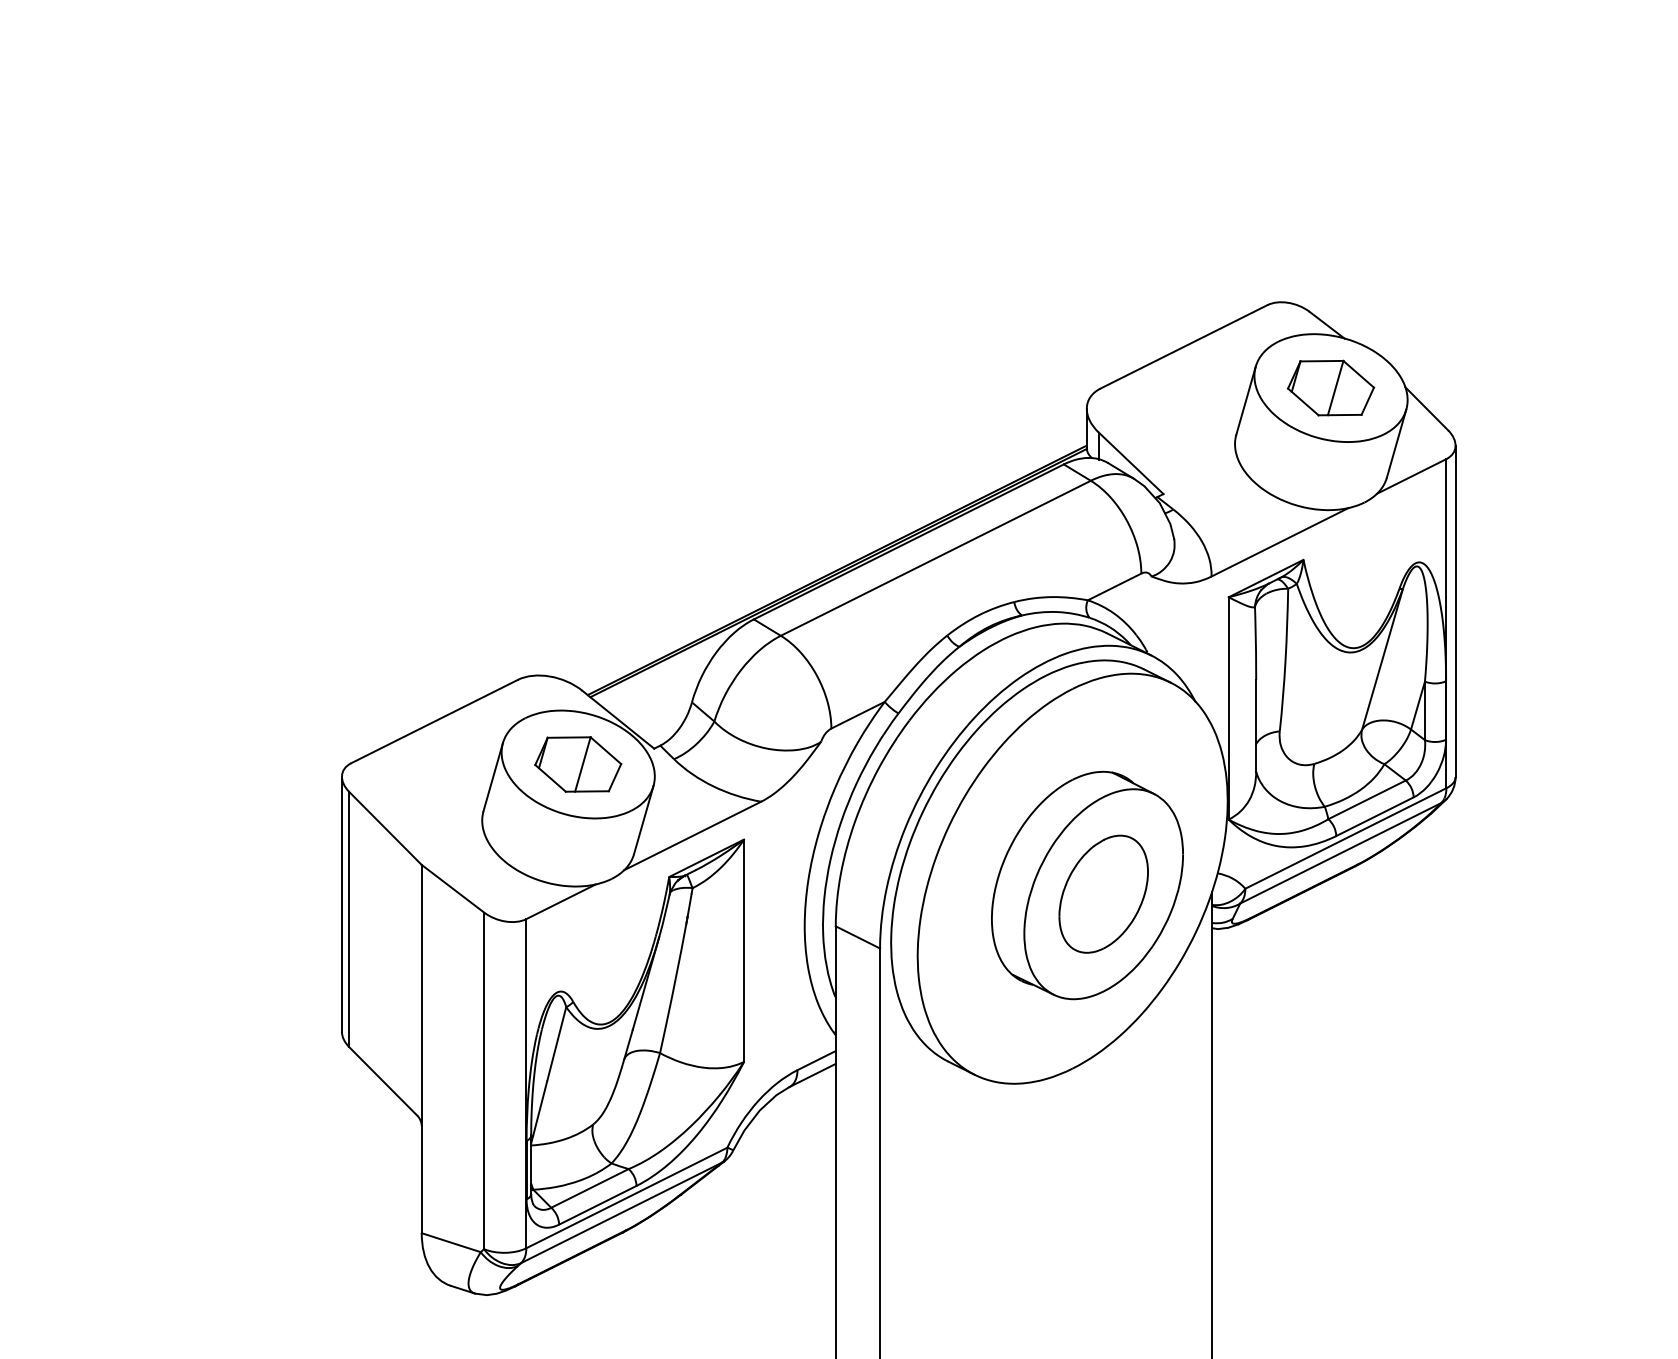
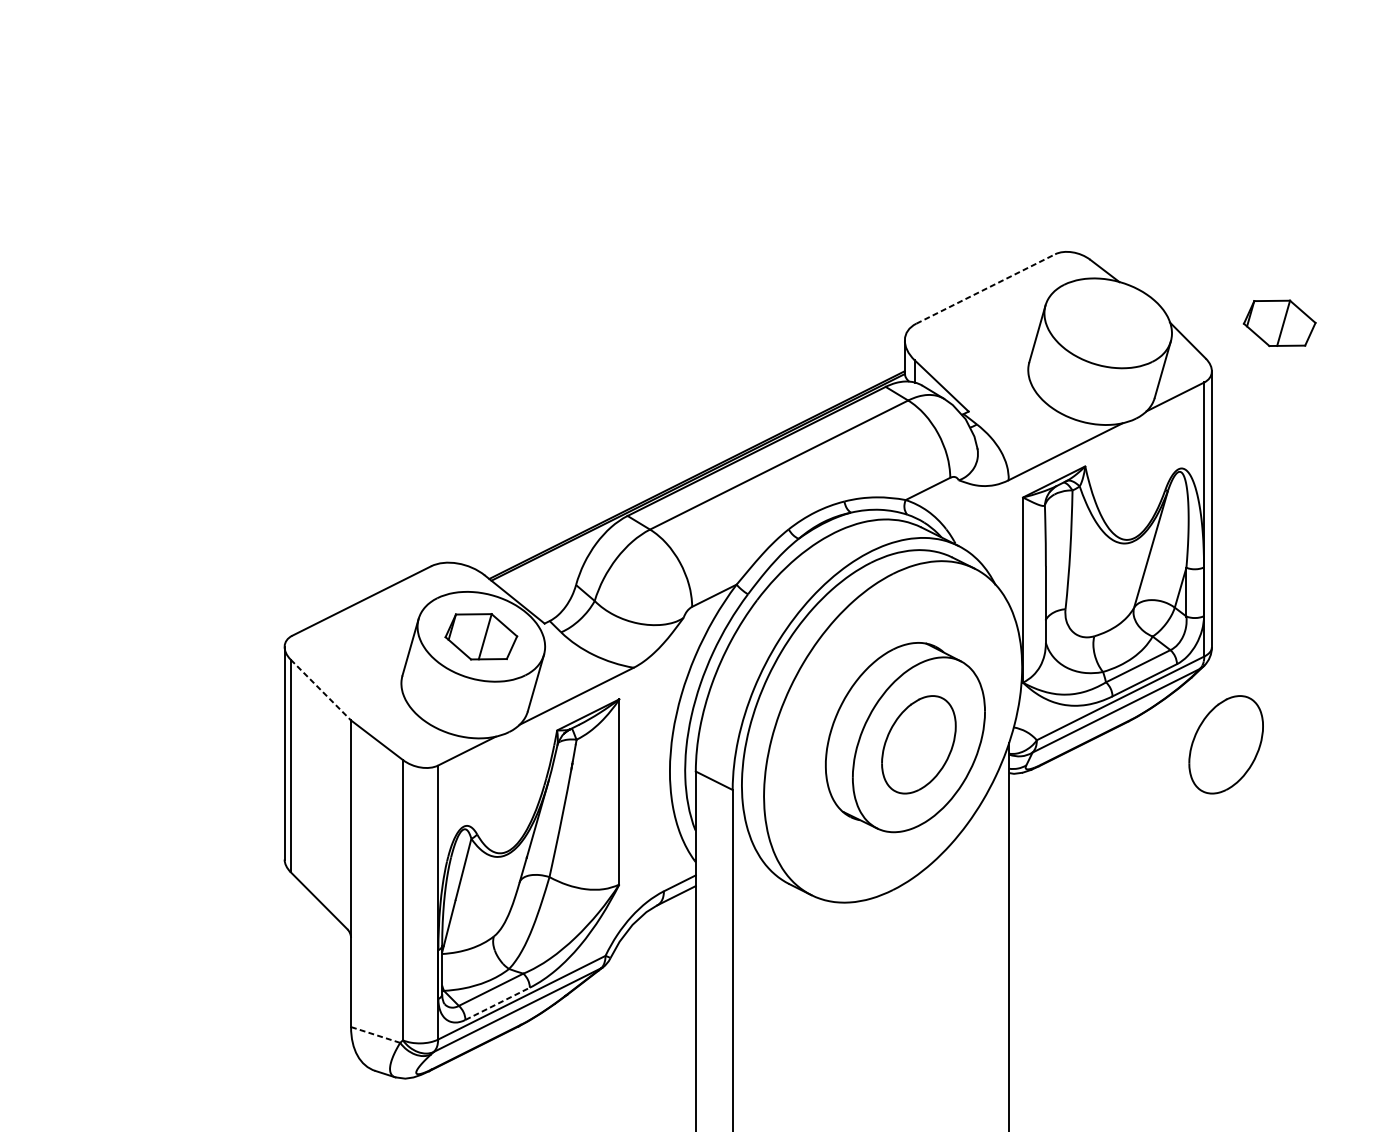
line: (1184, 346) -> (986, 288), solid -> dashed
part: (1331, 387) -> (1280, 322), moved
line: (385, 828) -> (320, 690), solid -> dashed
part: (1472, 893) -> (1226, 744), added
line: (598, 1205) -> (498, 1004), solid -> dashed
line: (450, 1242) -> (374, 1034), solid -> dashed

